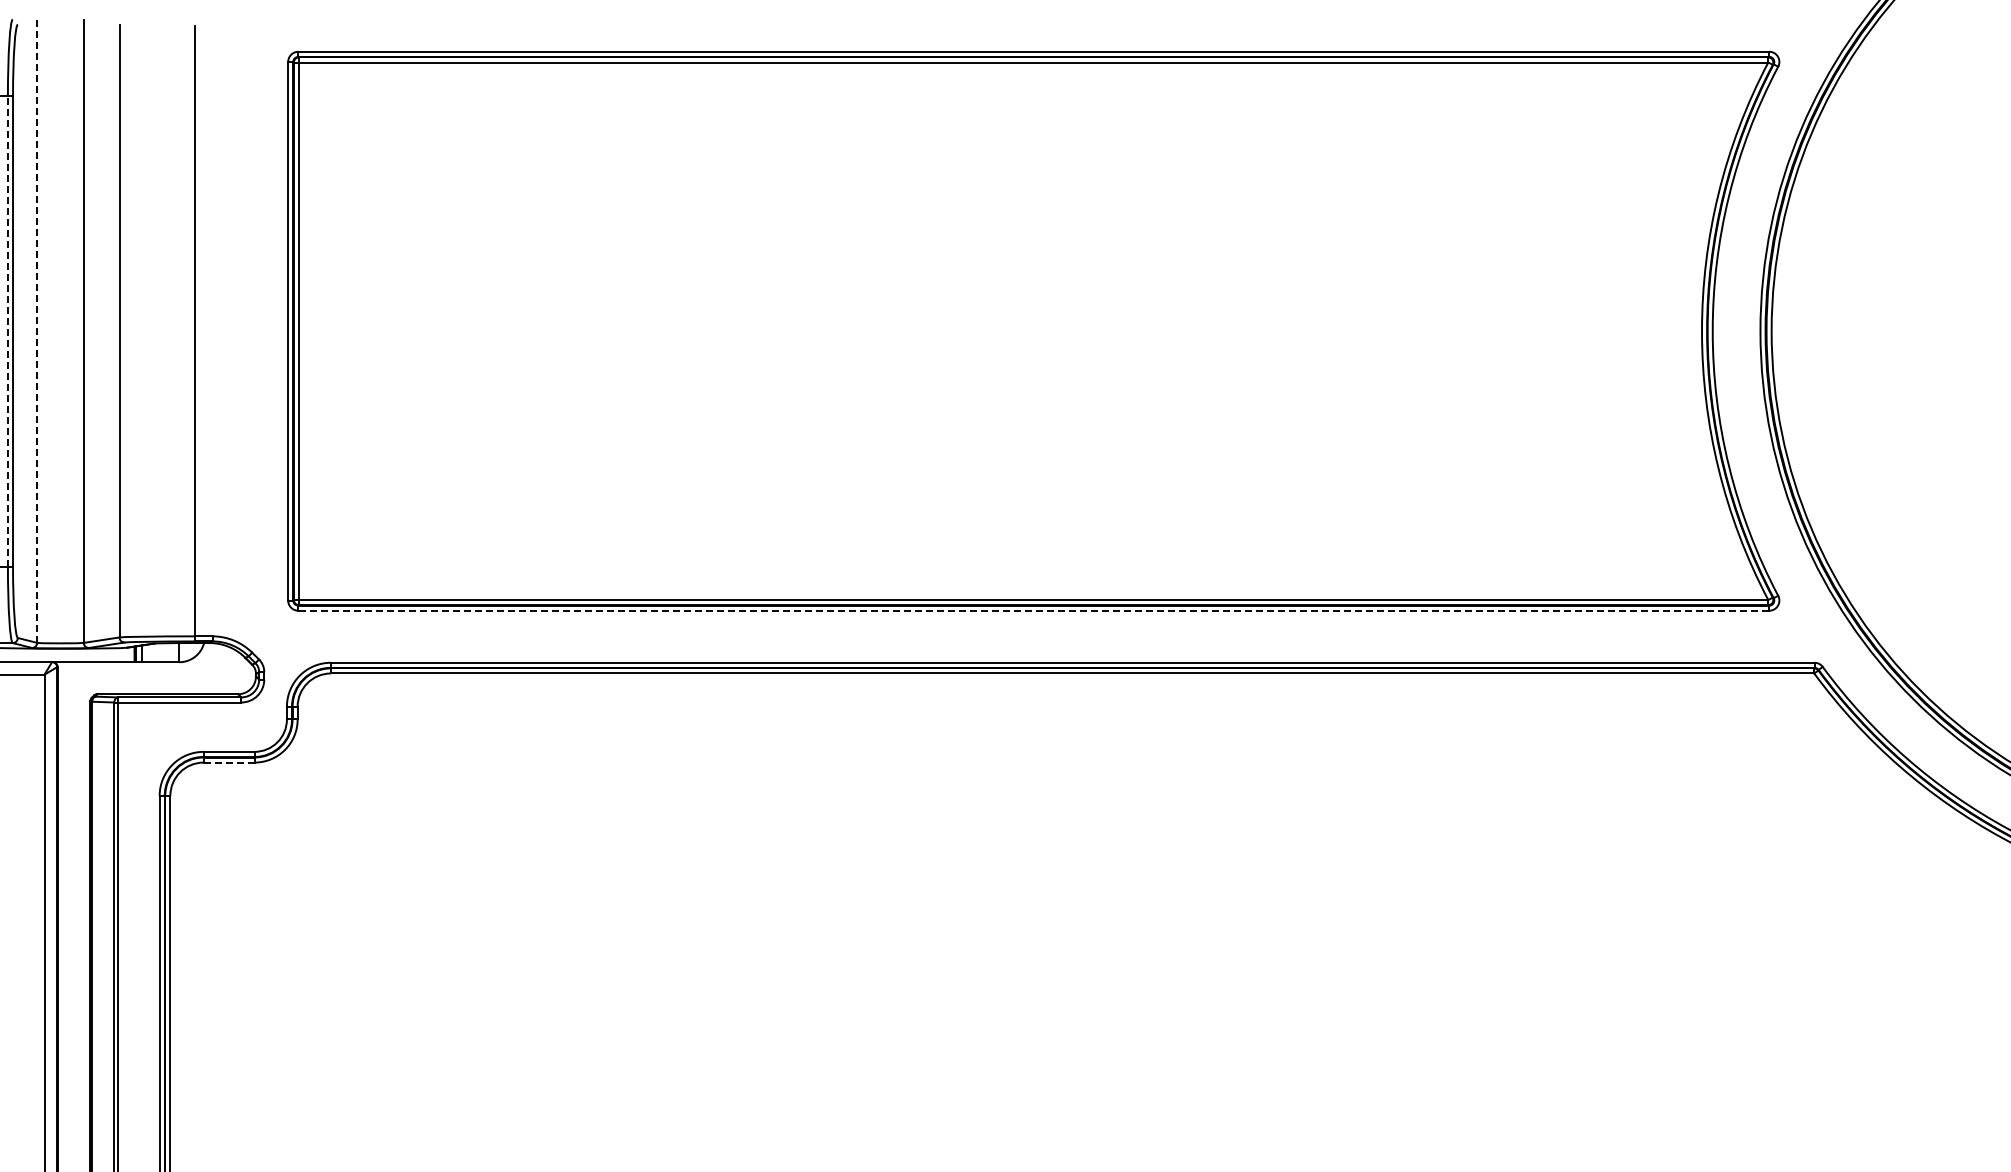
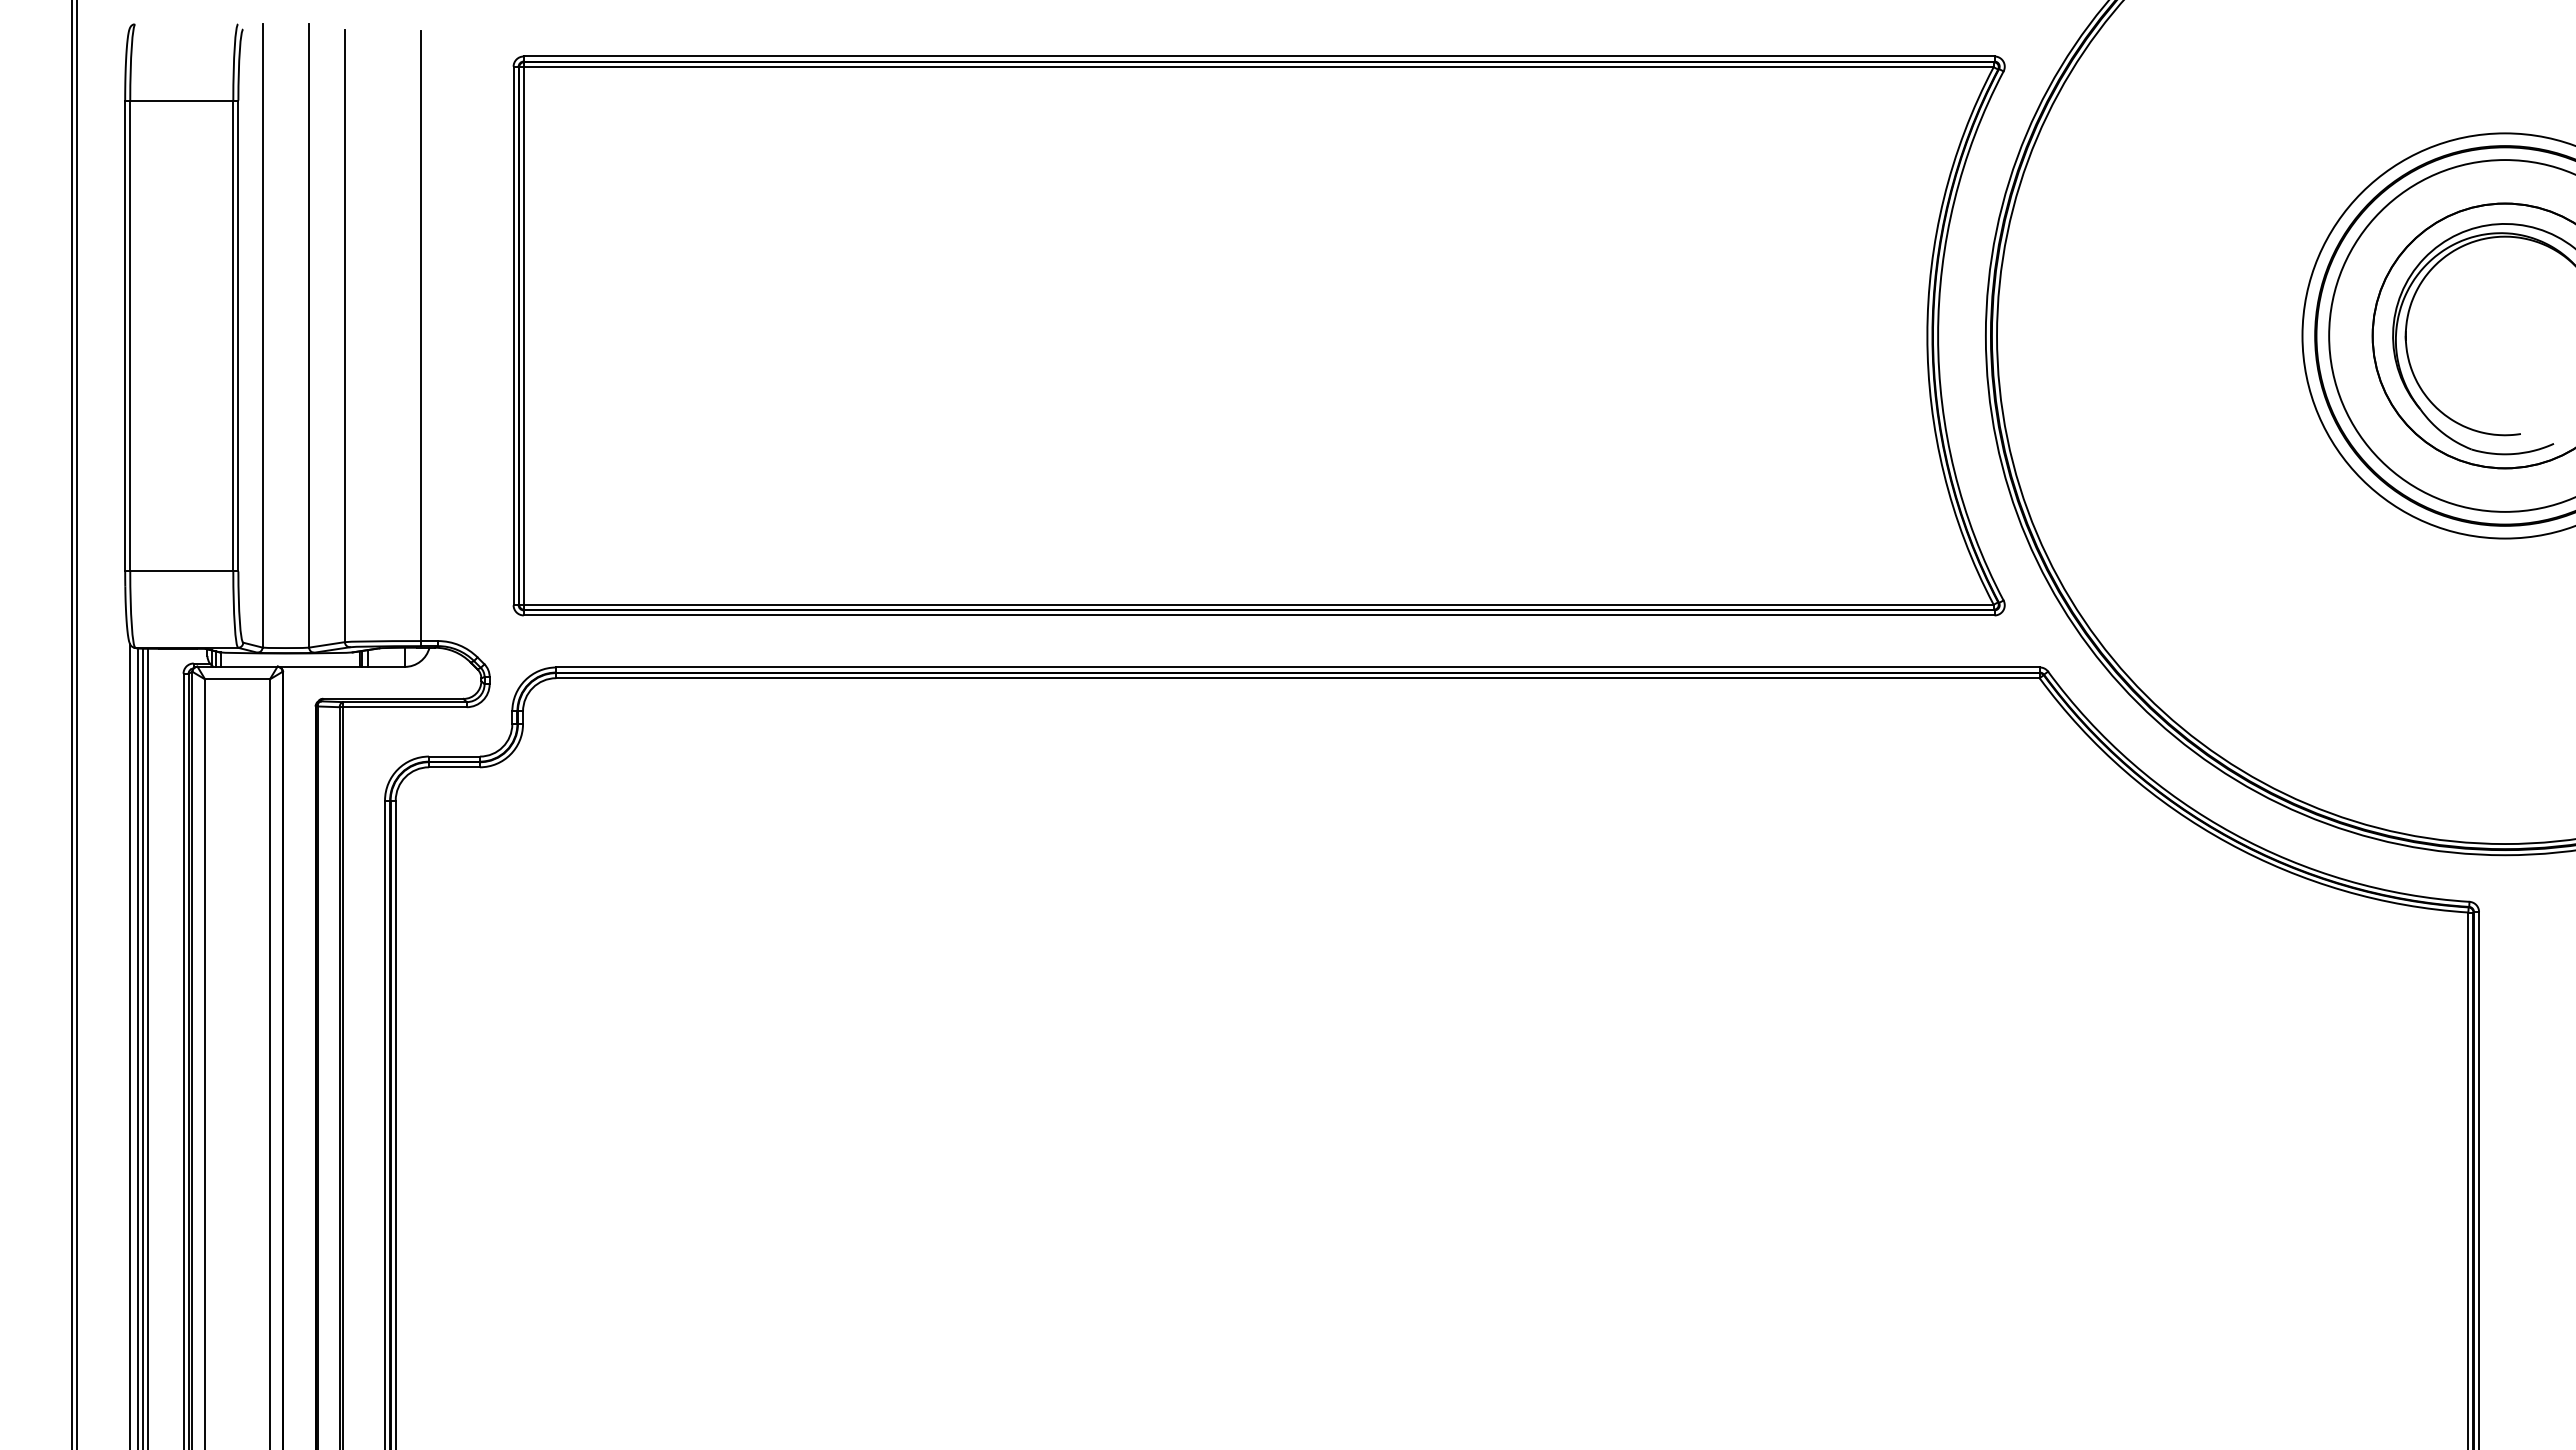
line: (8, 330) -> (233, 335), dashed -> solid
line: (37, 330) -> (262, 335), dashed -> solid
line: (1033, 610) -> (1258, 615), dashed -> solid
line: (228, 762) -> (453, 767), dashed -> solid

